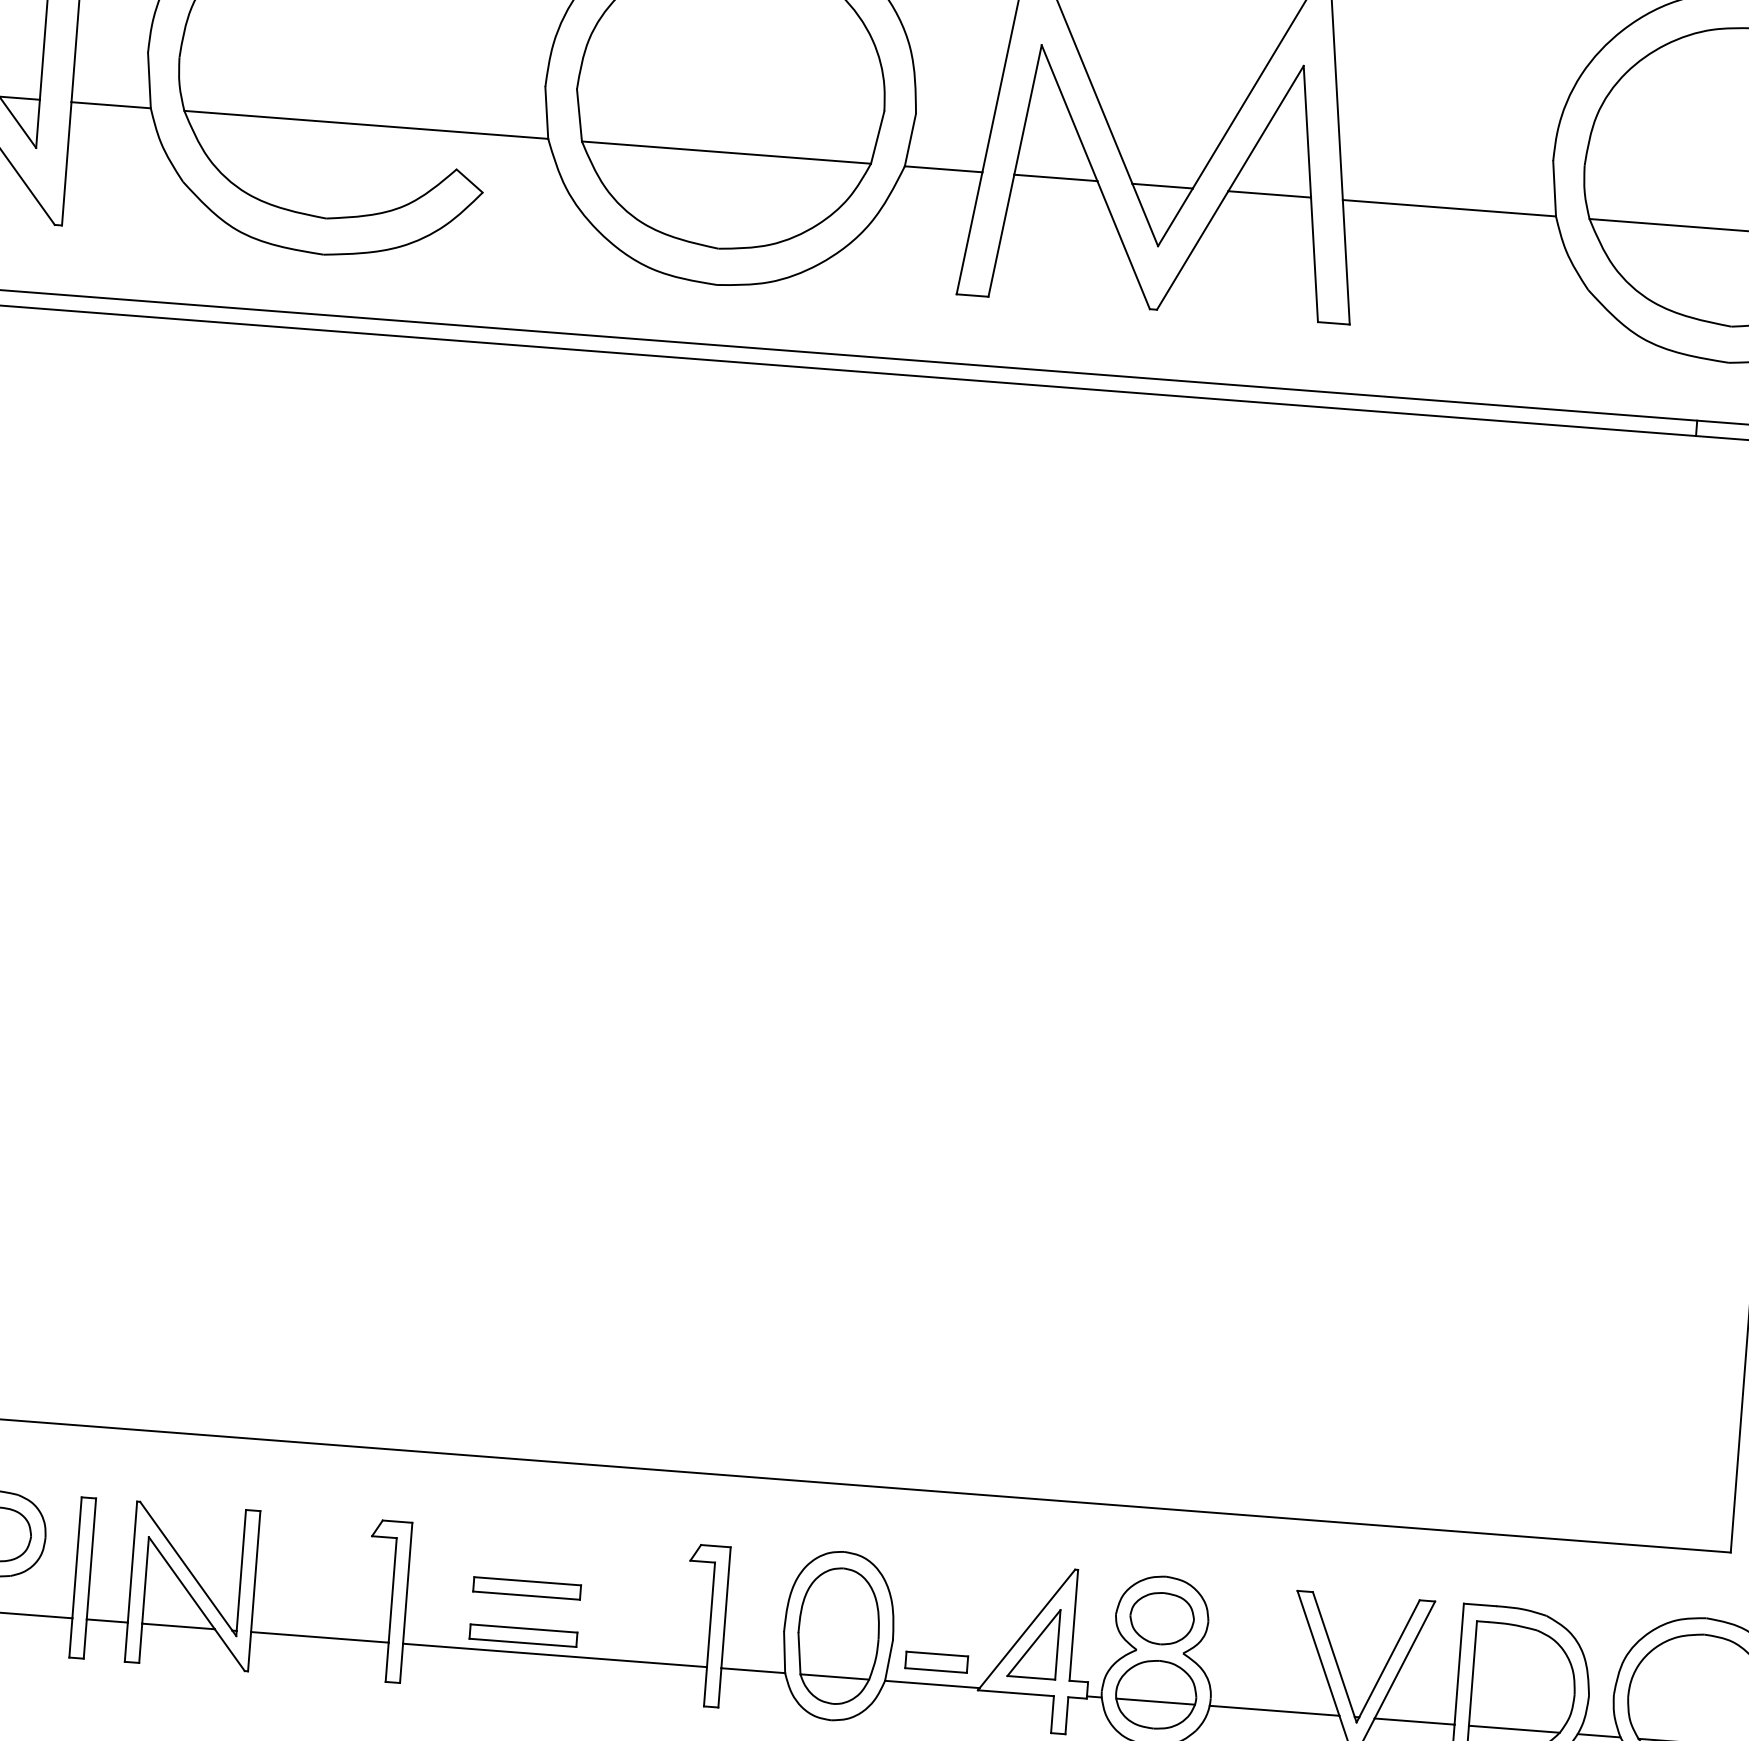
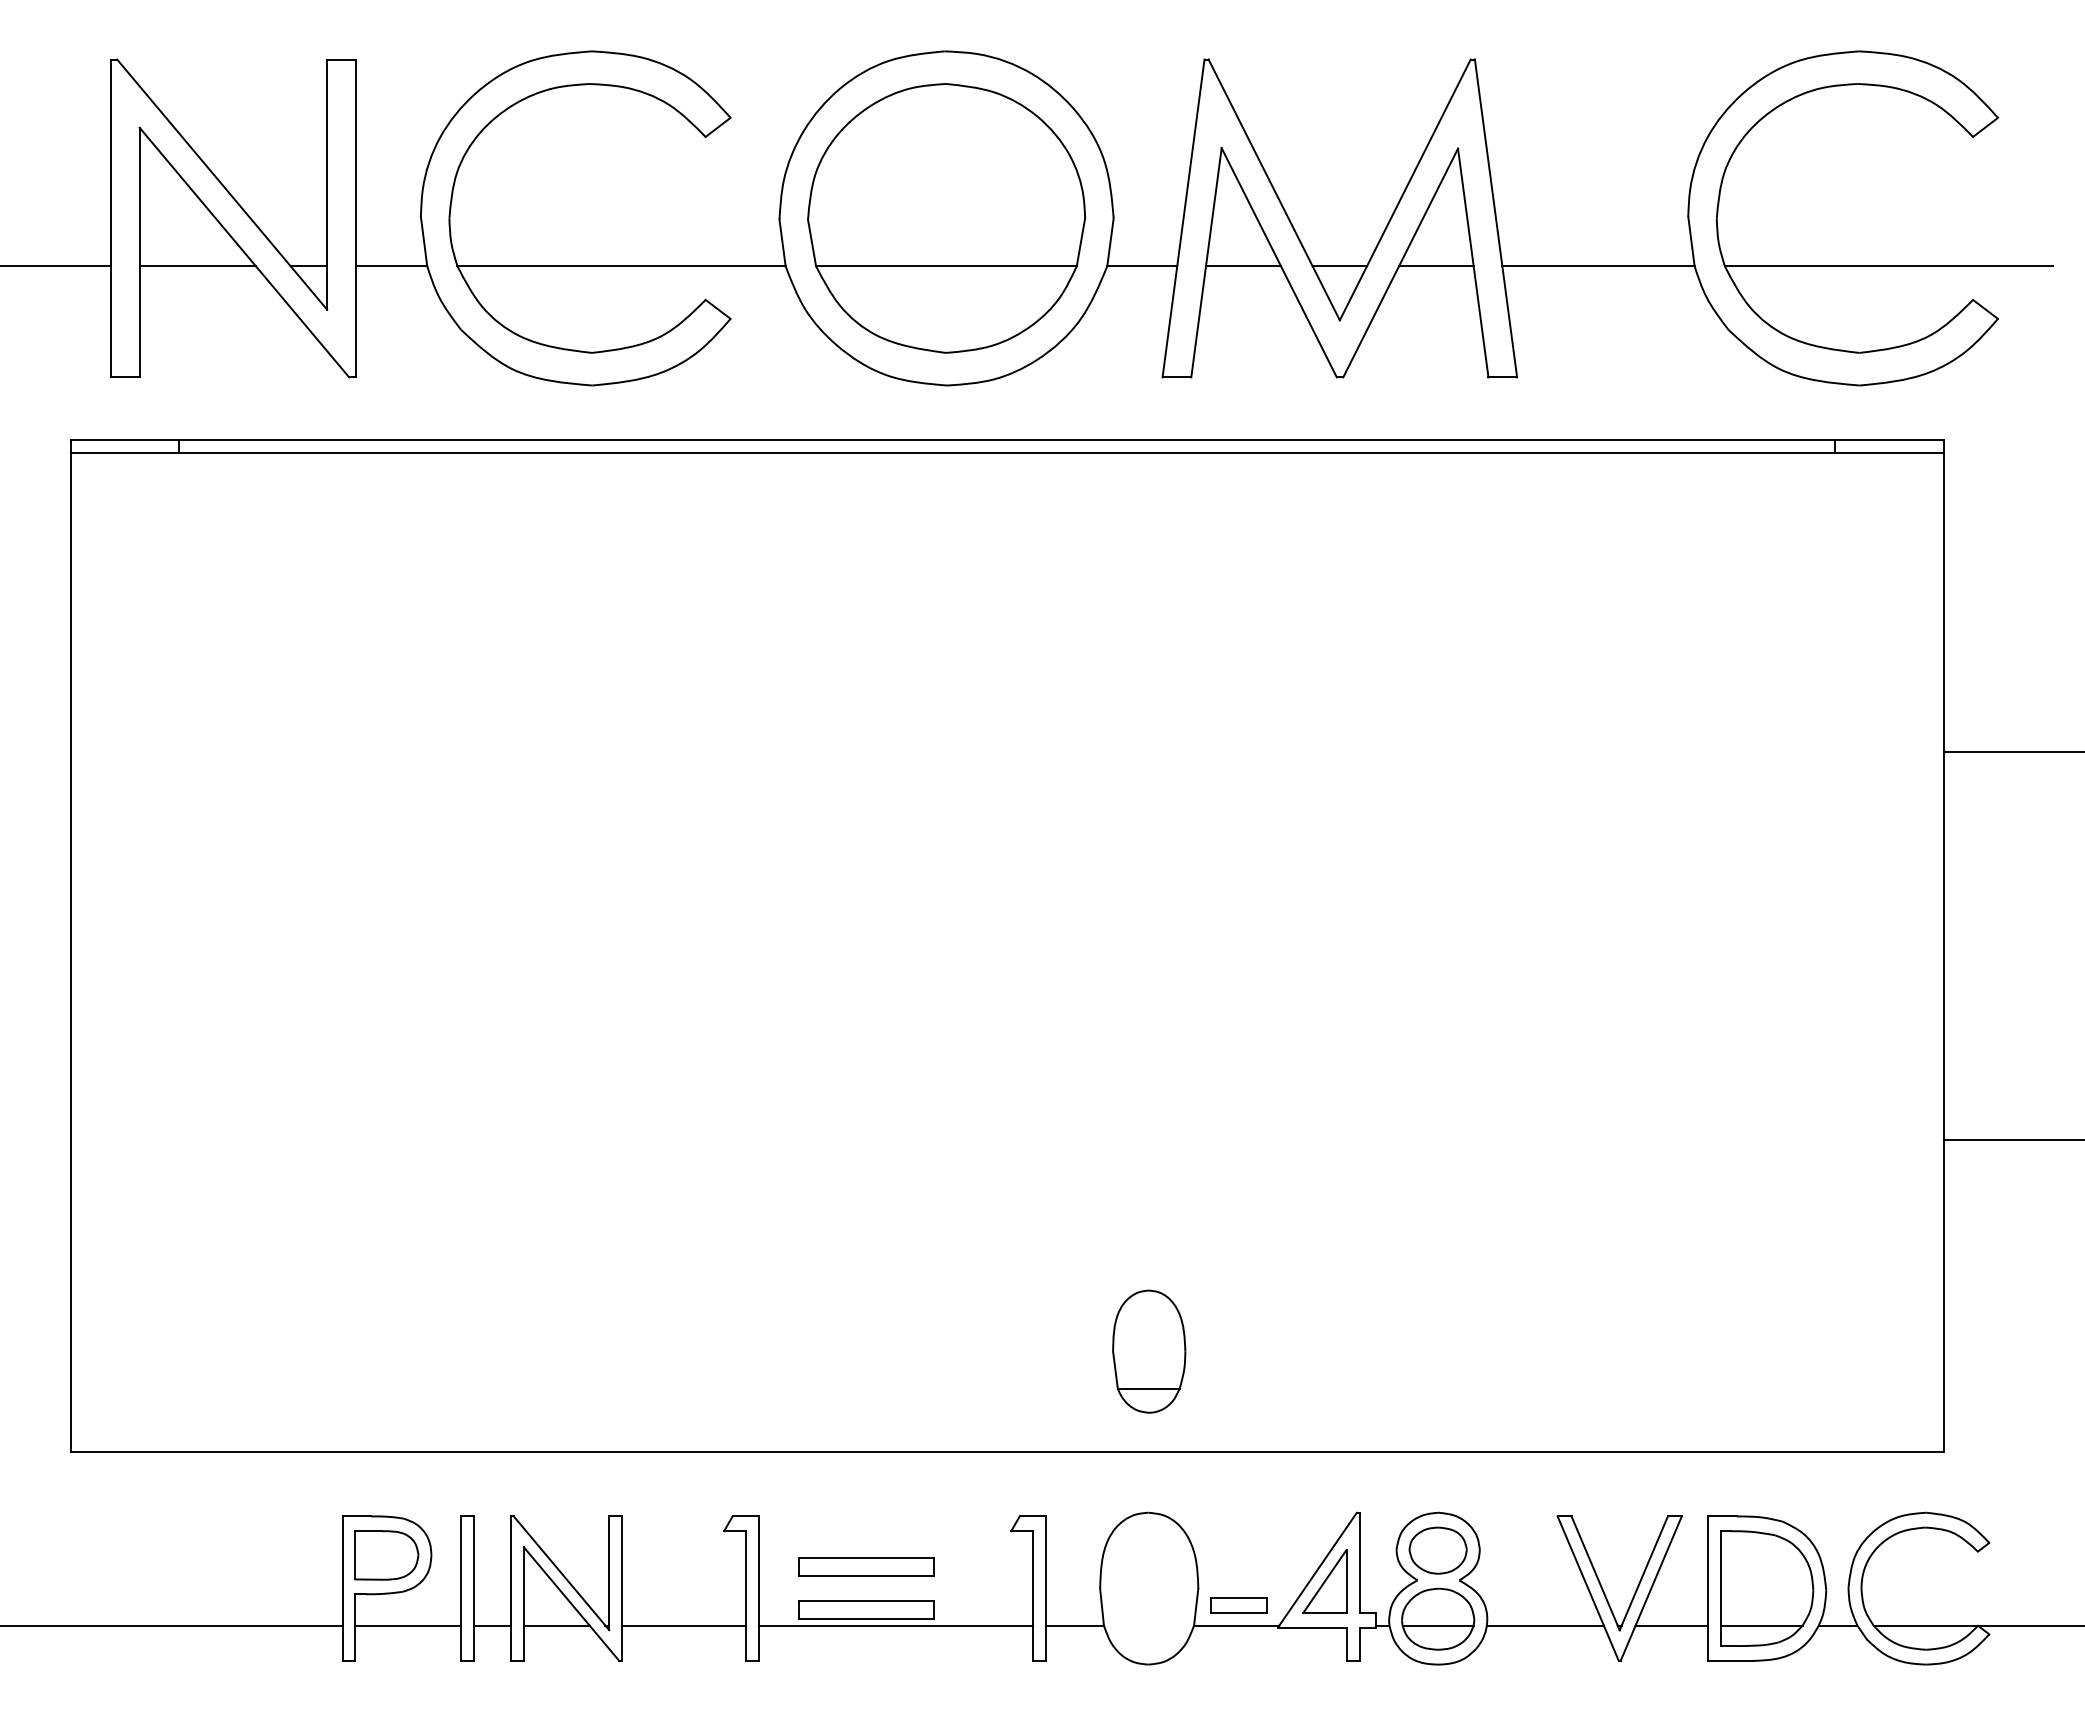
part: (526, 1588) -> (866, 1567), size x1.4
part: (523, 1635) -> (866, 1609), size x1.4
part: (838, 1635) -> (1149, 1351), moved

